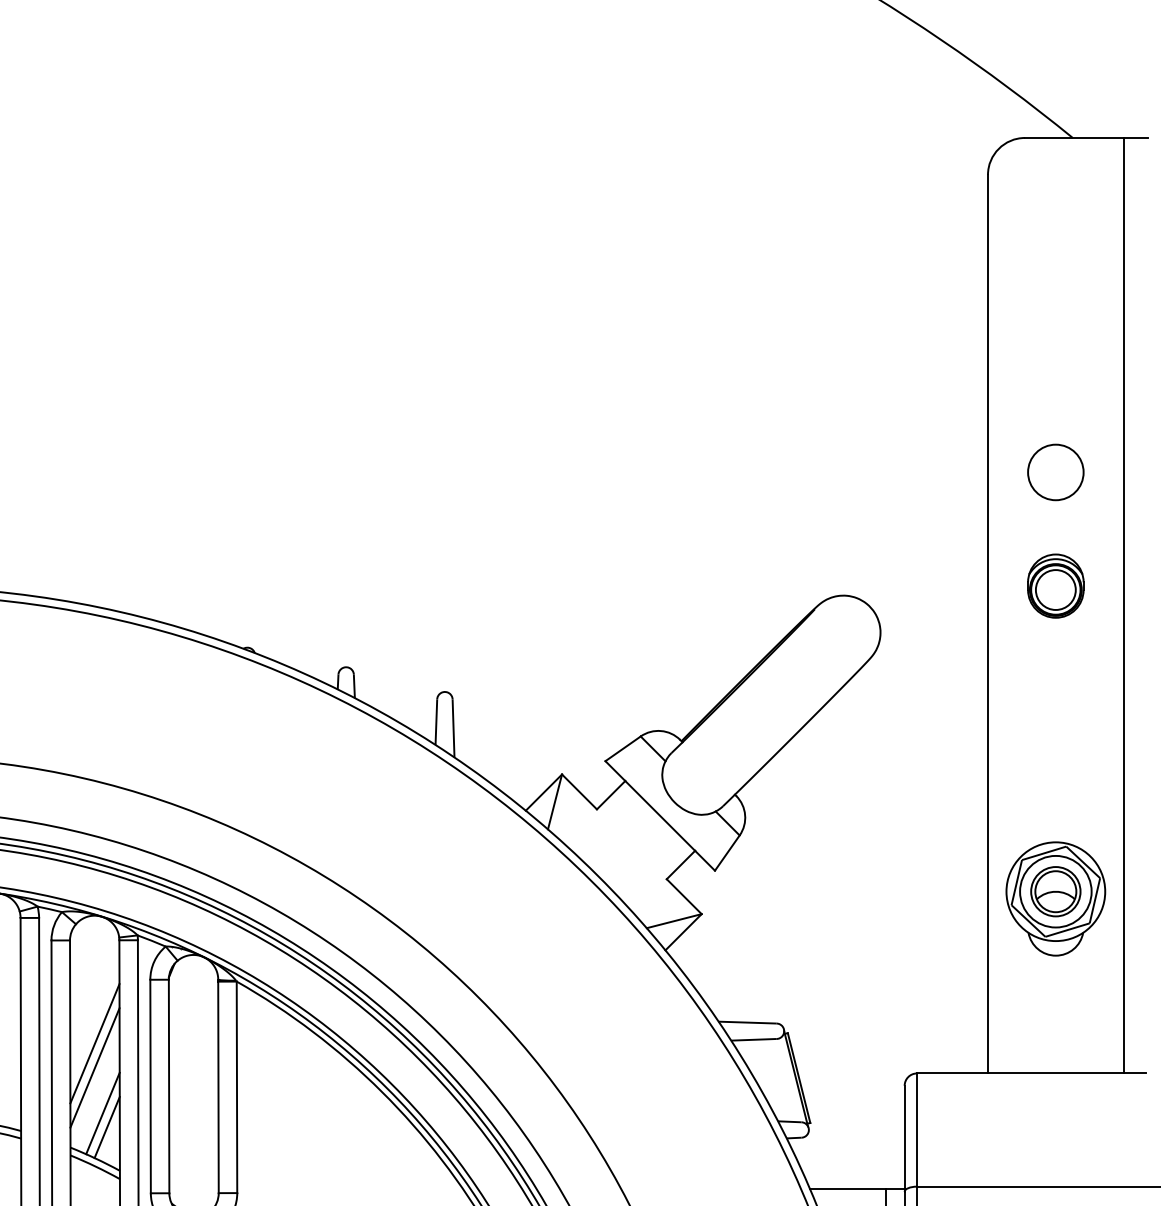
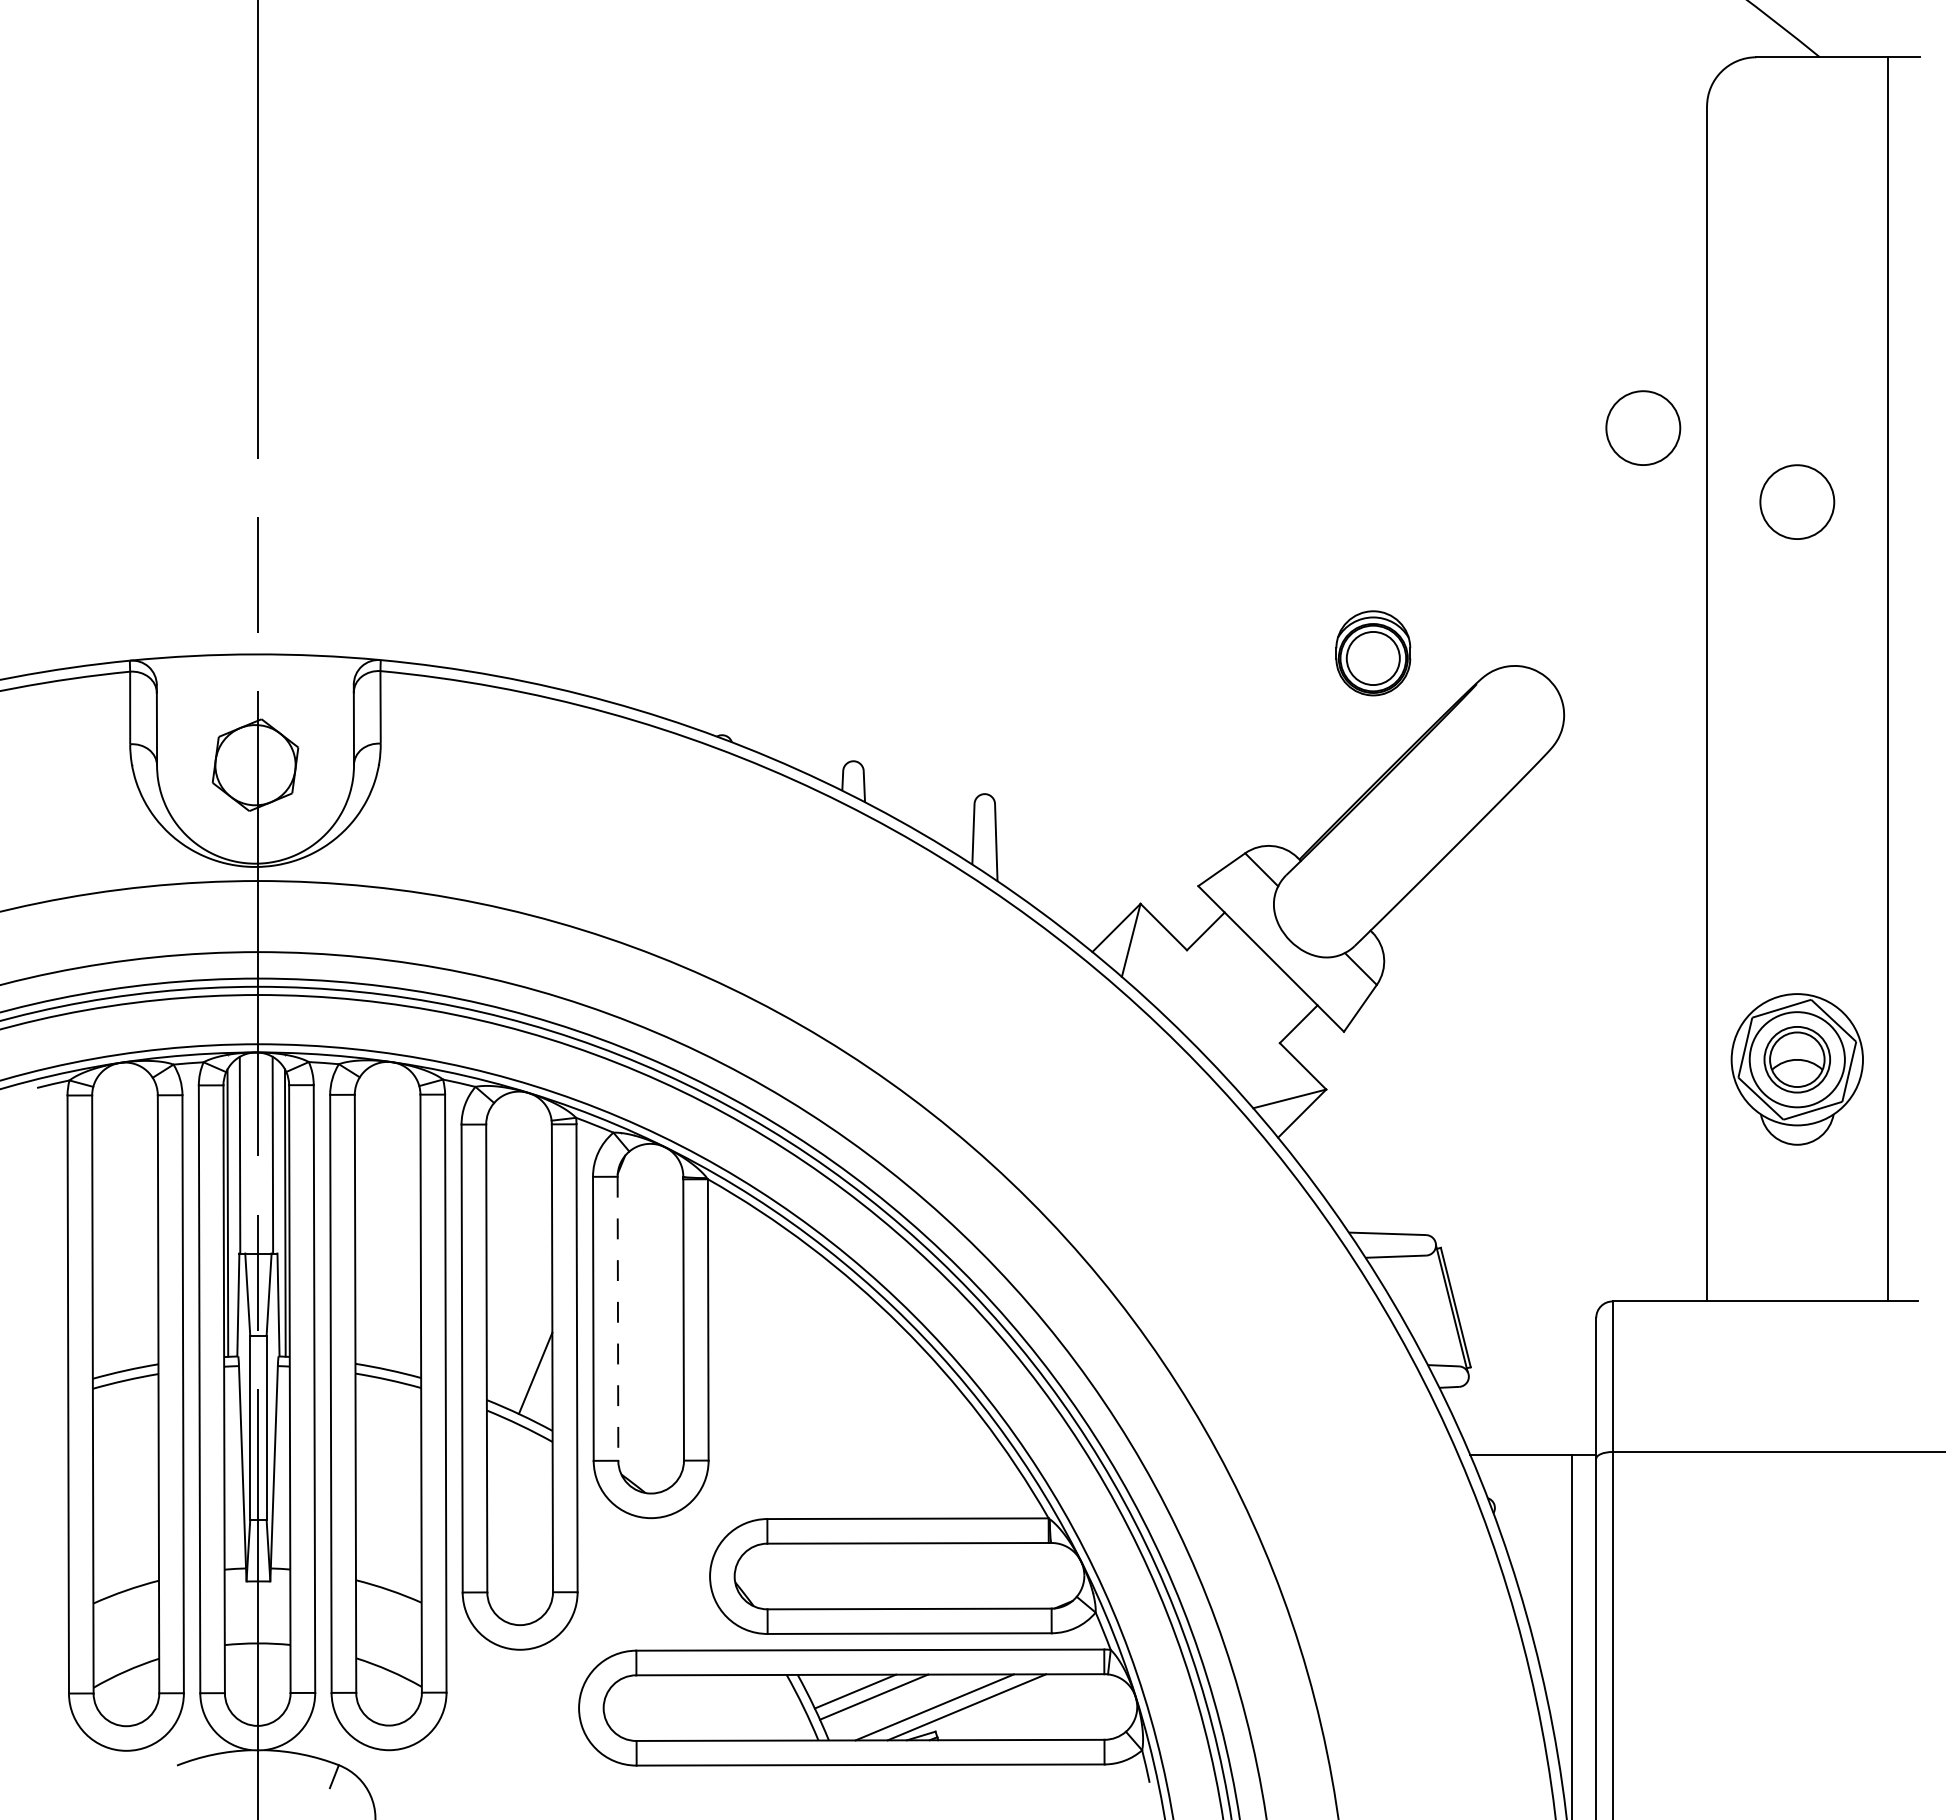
circle: (940, 416) -> (1643, 427), added
part: (1055, 586) -> (1373, 653), moved
line: (95, 1043) -> (519, 1261), removed
line: (95, 1067) -> (519, 1293), removed
line: (168, 1087) -> (617, 1319), solid -> dashed
line: (102, 1113) -> (529, 1354), removed

